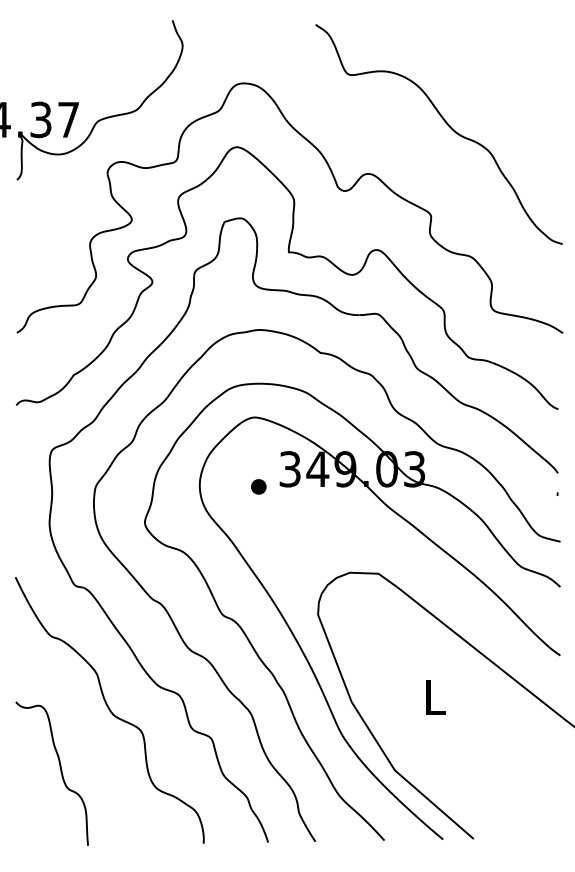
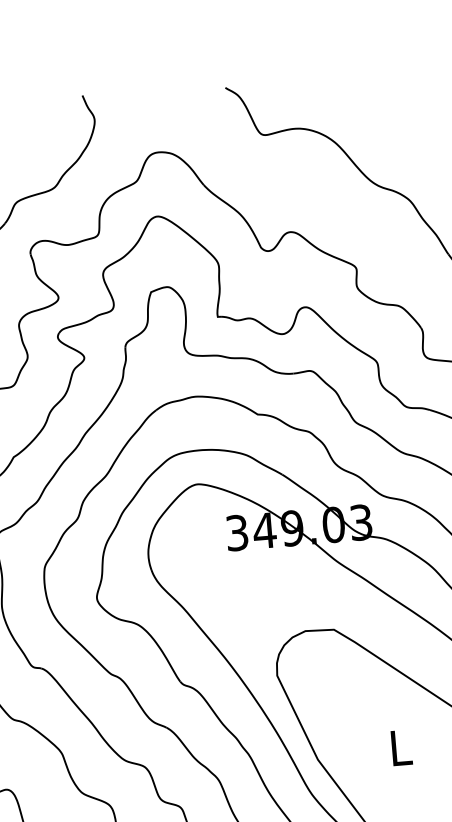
part: (258, 486) -> (207, 552), removed

